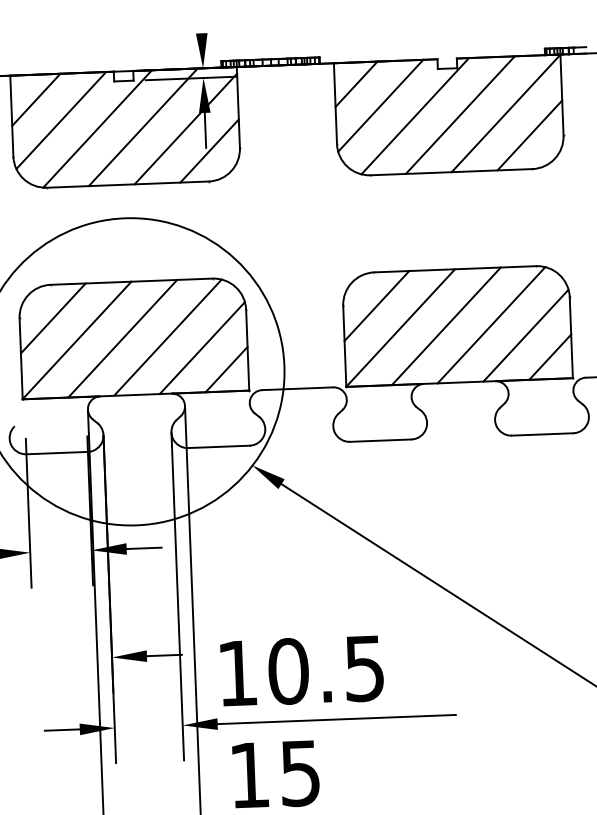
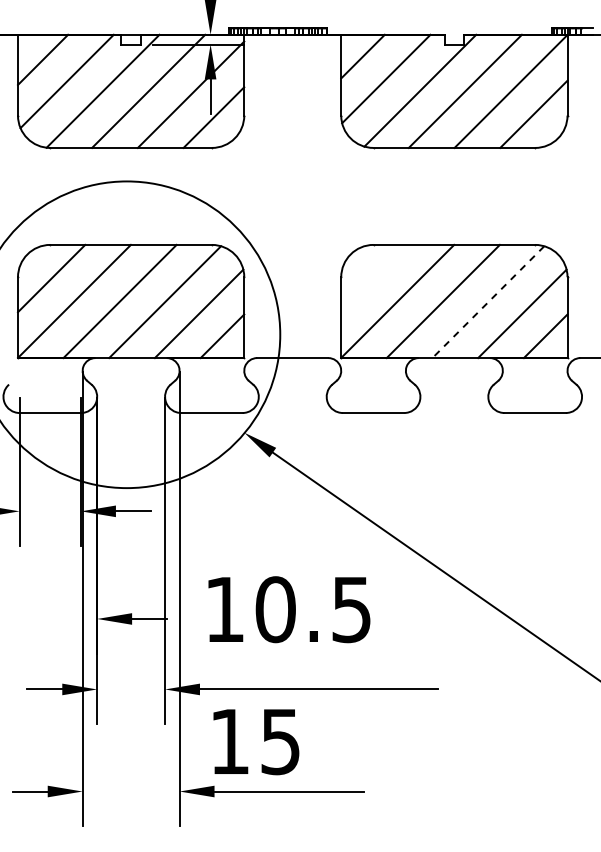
line: (376, 305) -> (374, 278), removed
line: (491, 325) -> (488, 302), solid -> dashed
text: (302, 670) -> (289, 609), moved

